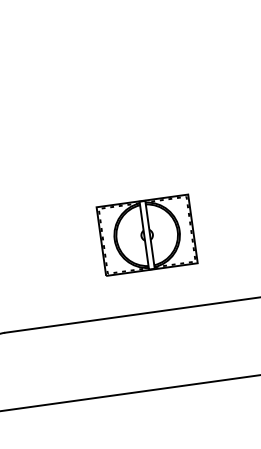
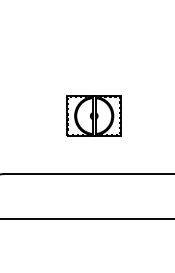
part: (145, 234) -> (93, 115), moved

